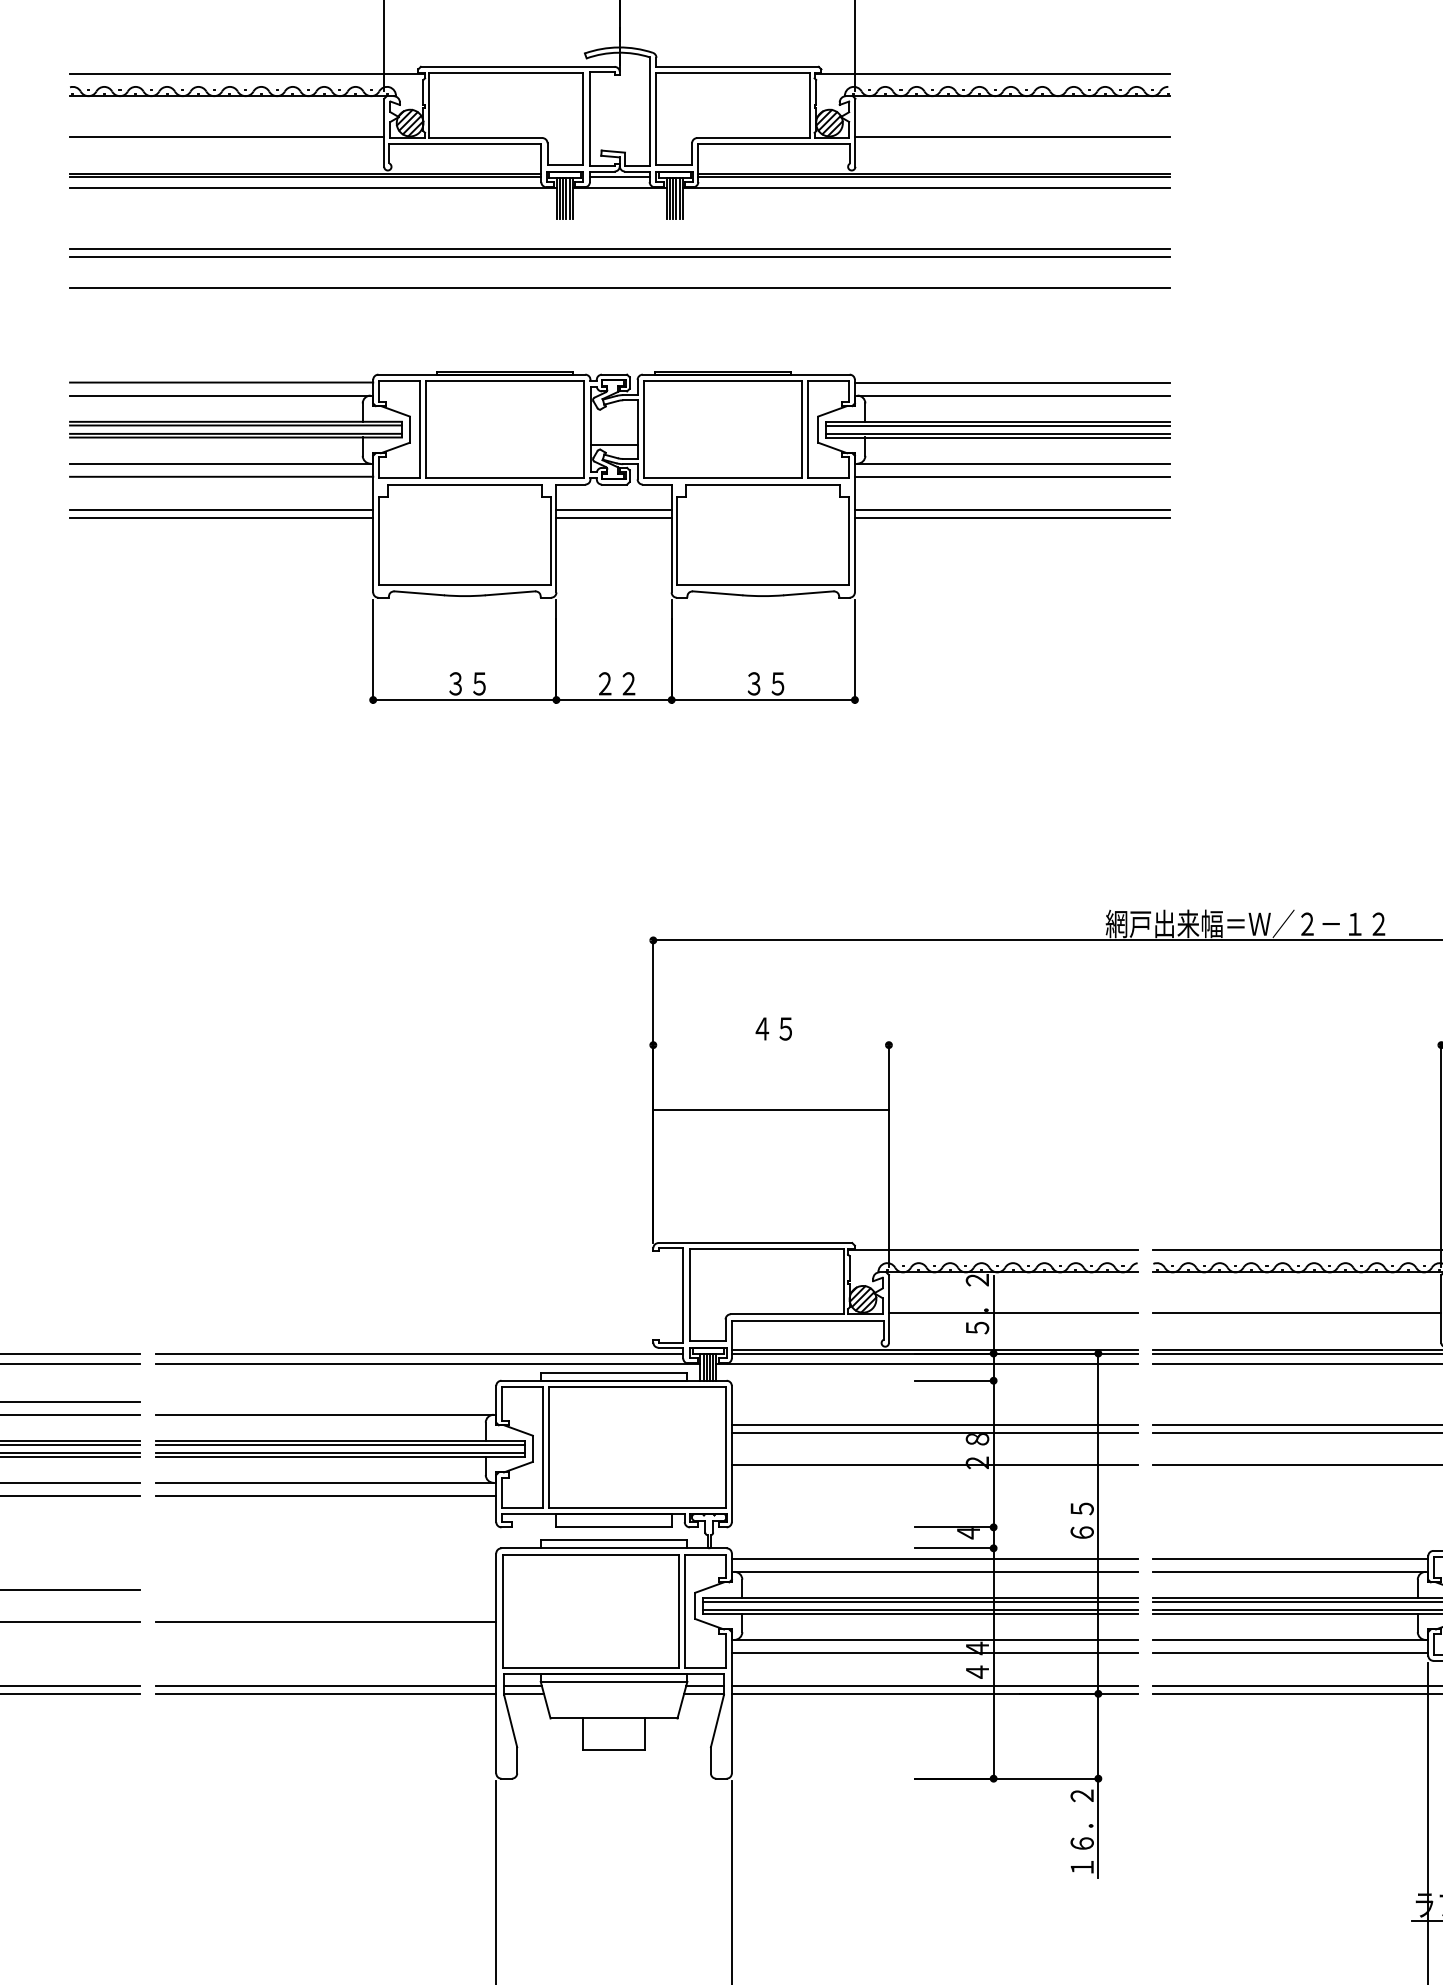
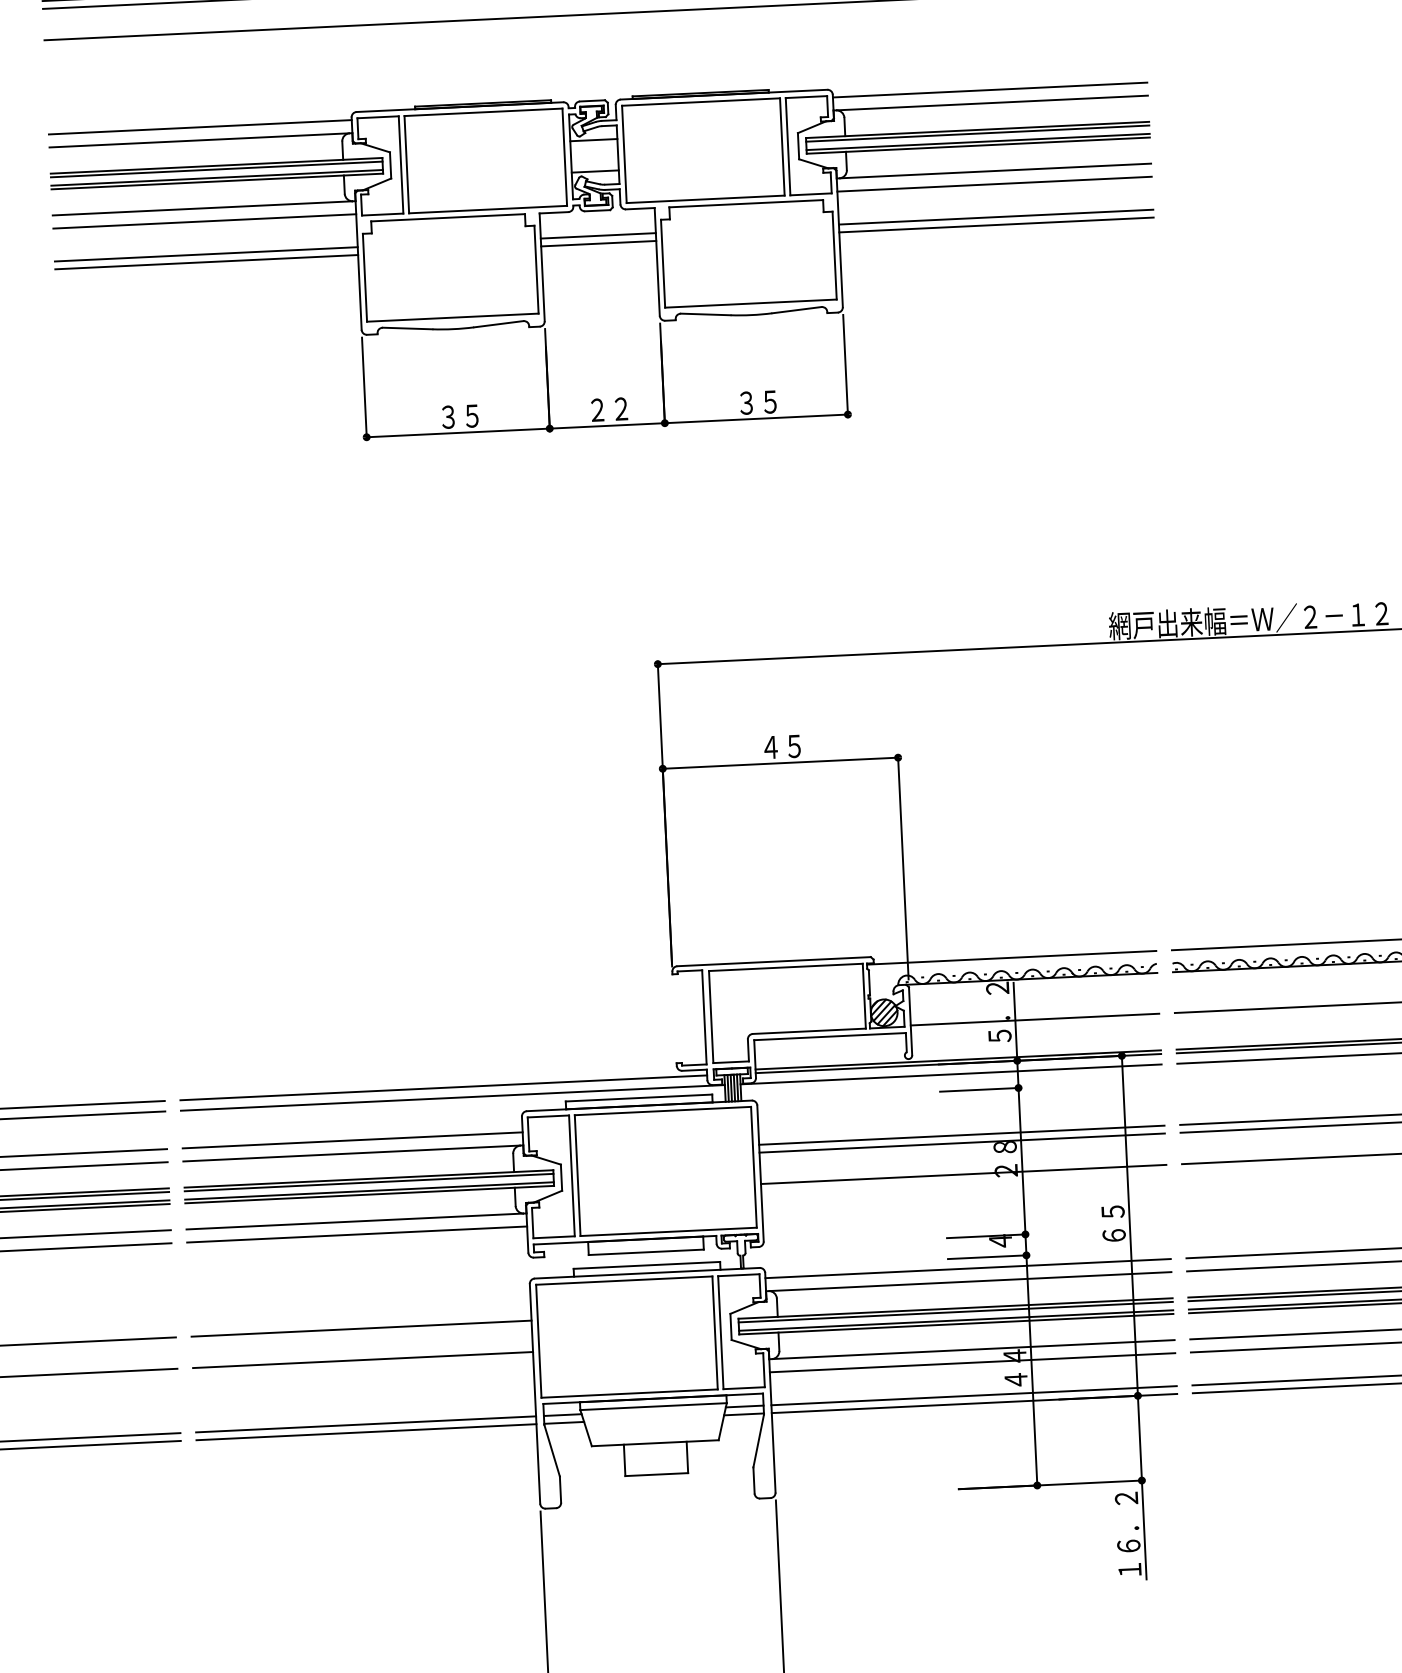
line: (613, 413) -> (593, 139), added
line: (770, 1110) -> (779, 763), moved
line: (325, 1401) -> (352, 1140), added
line: (325, 1590) -> (361, 1328), added

